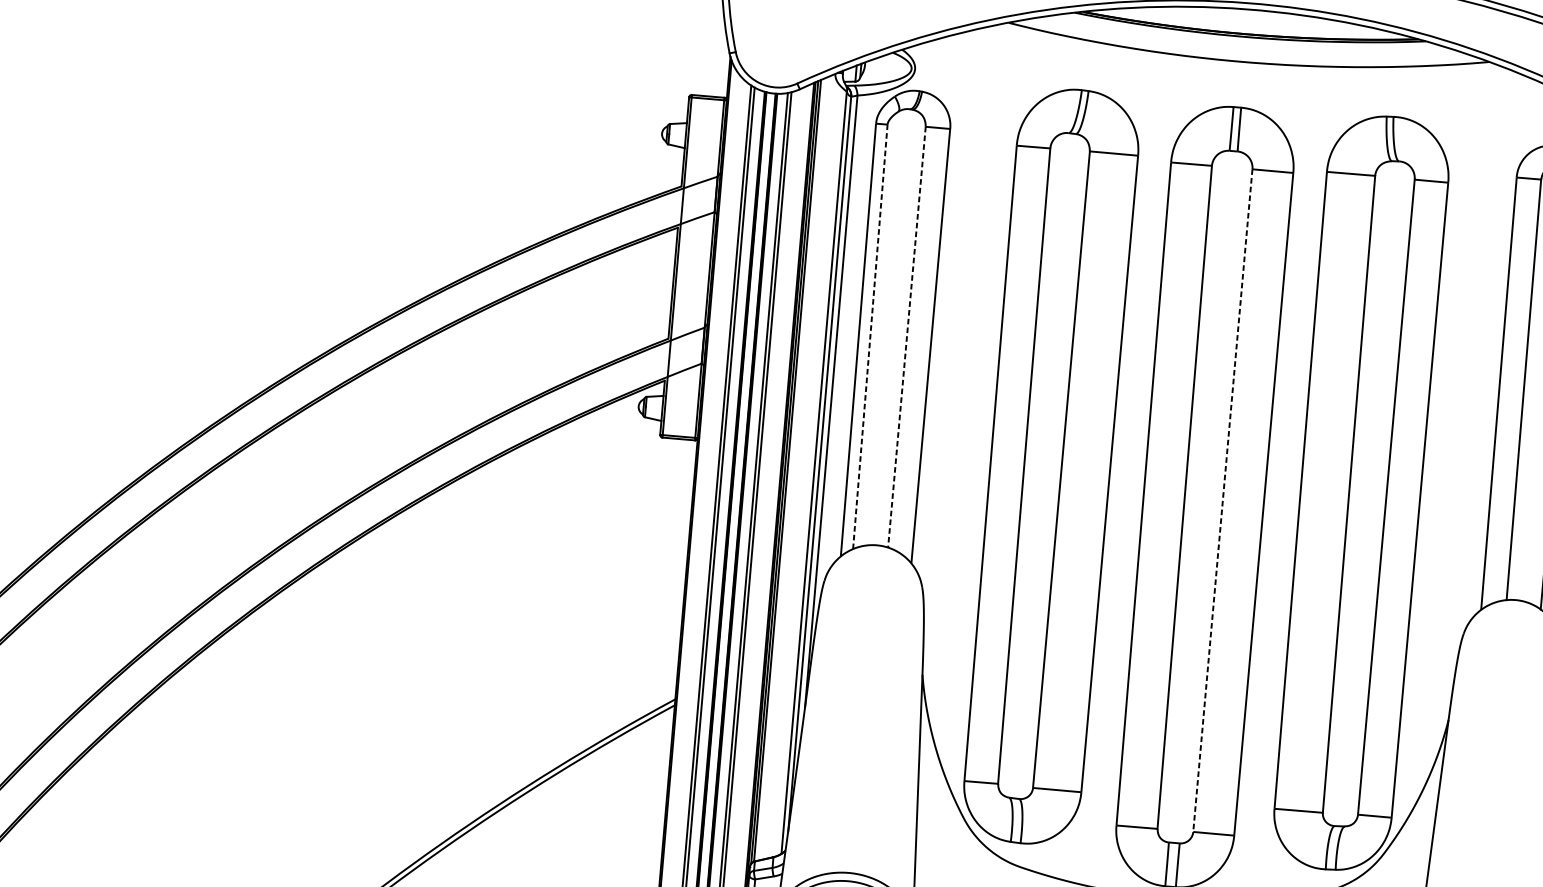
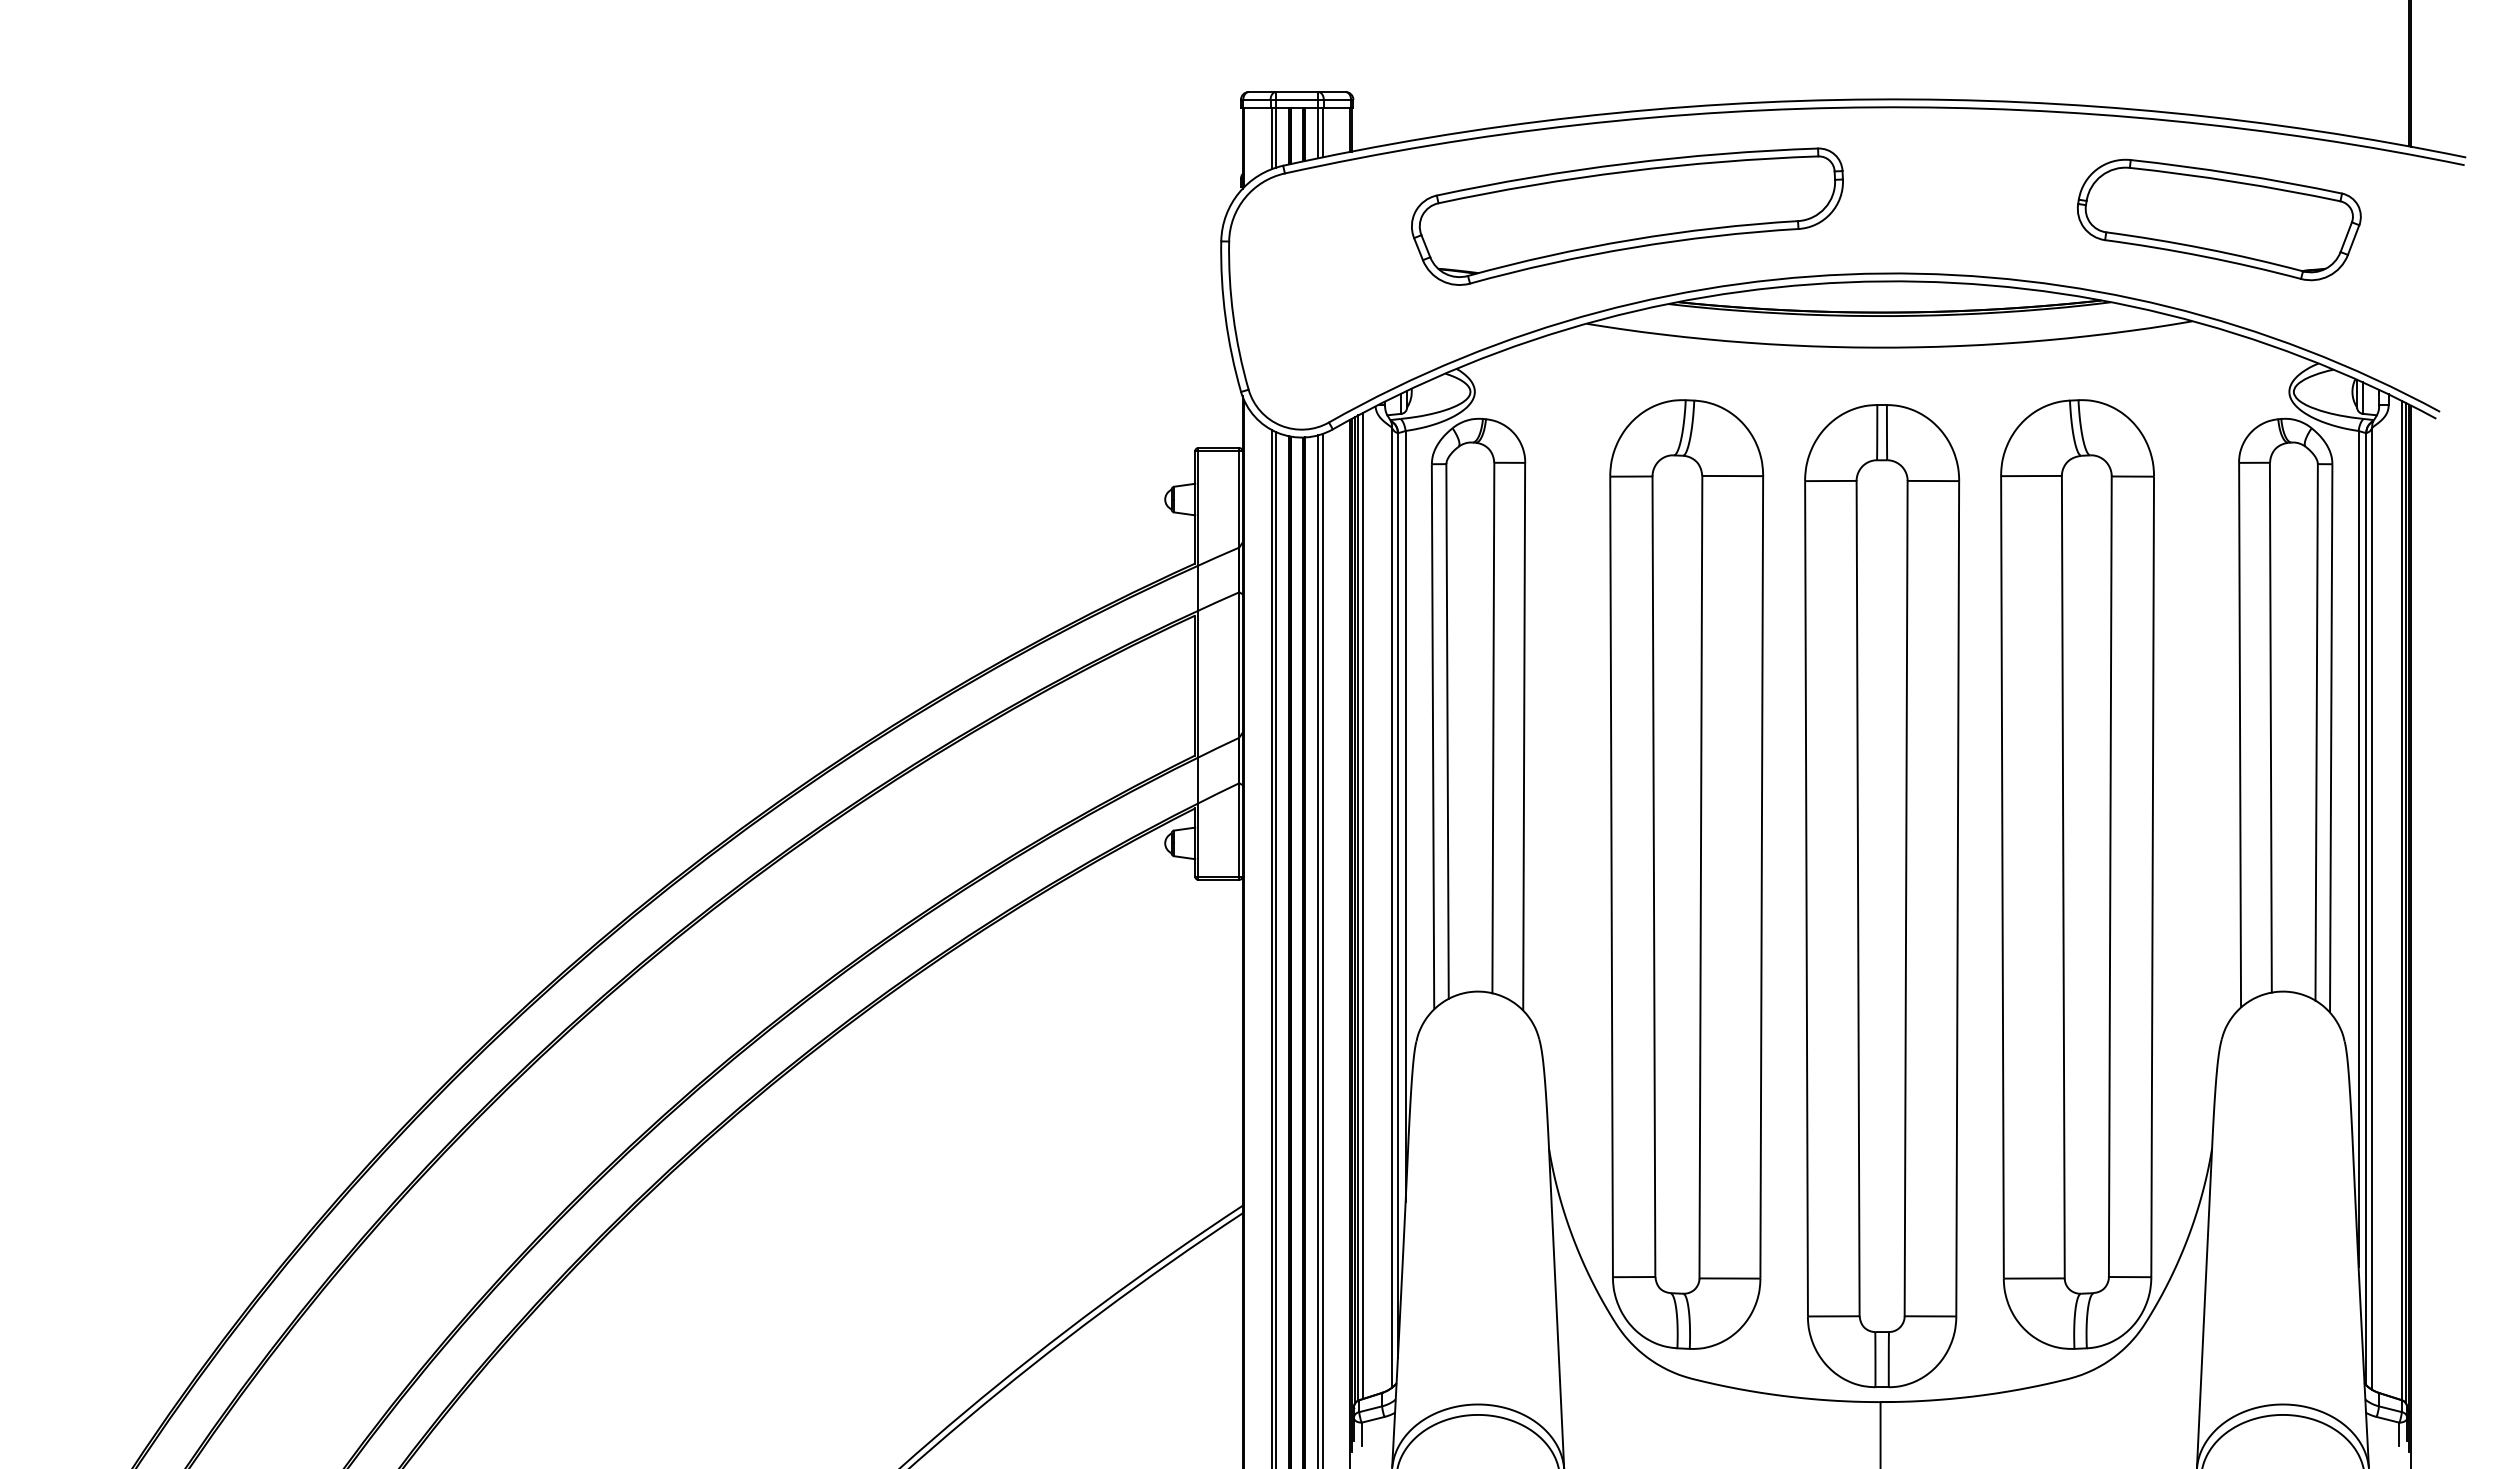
line: (870, 336) -> (1447, 731), dashed -> solid
line: (907, 337) -> (1493, 728), dashed -> solid
line: (790, 469) -> (1362, 906), added
line: (1223, 500) -> (1906, 898), dashed -> solid

